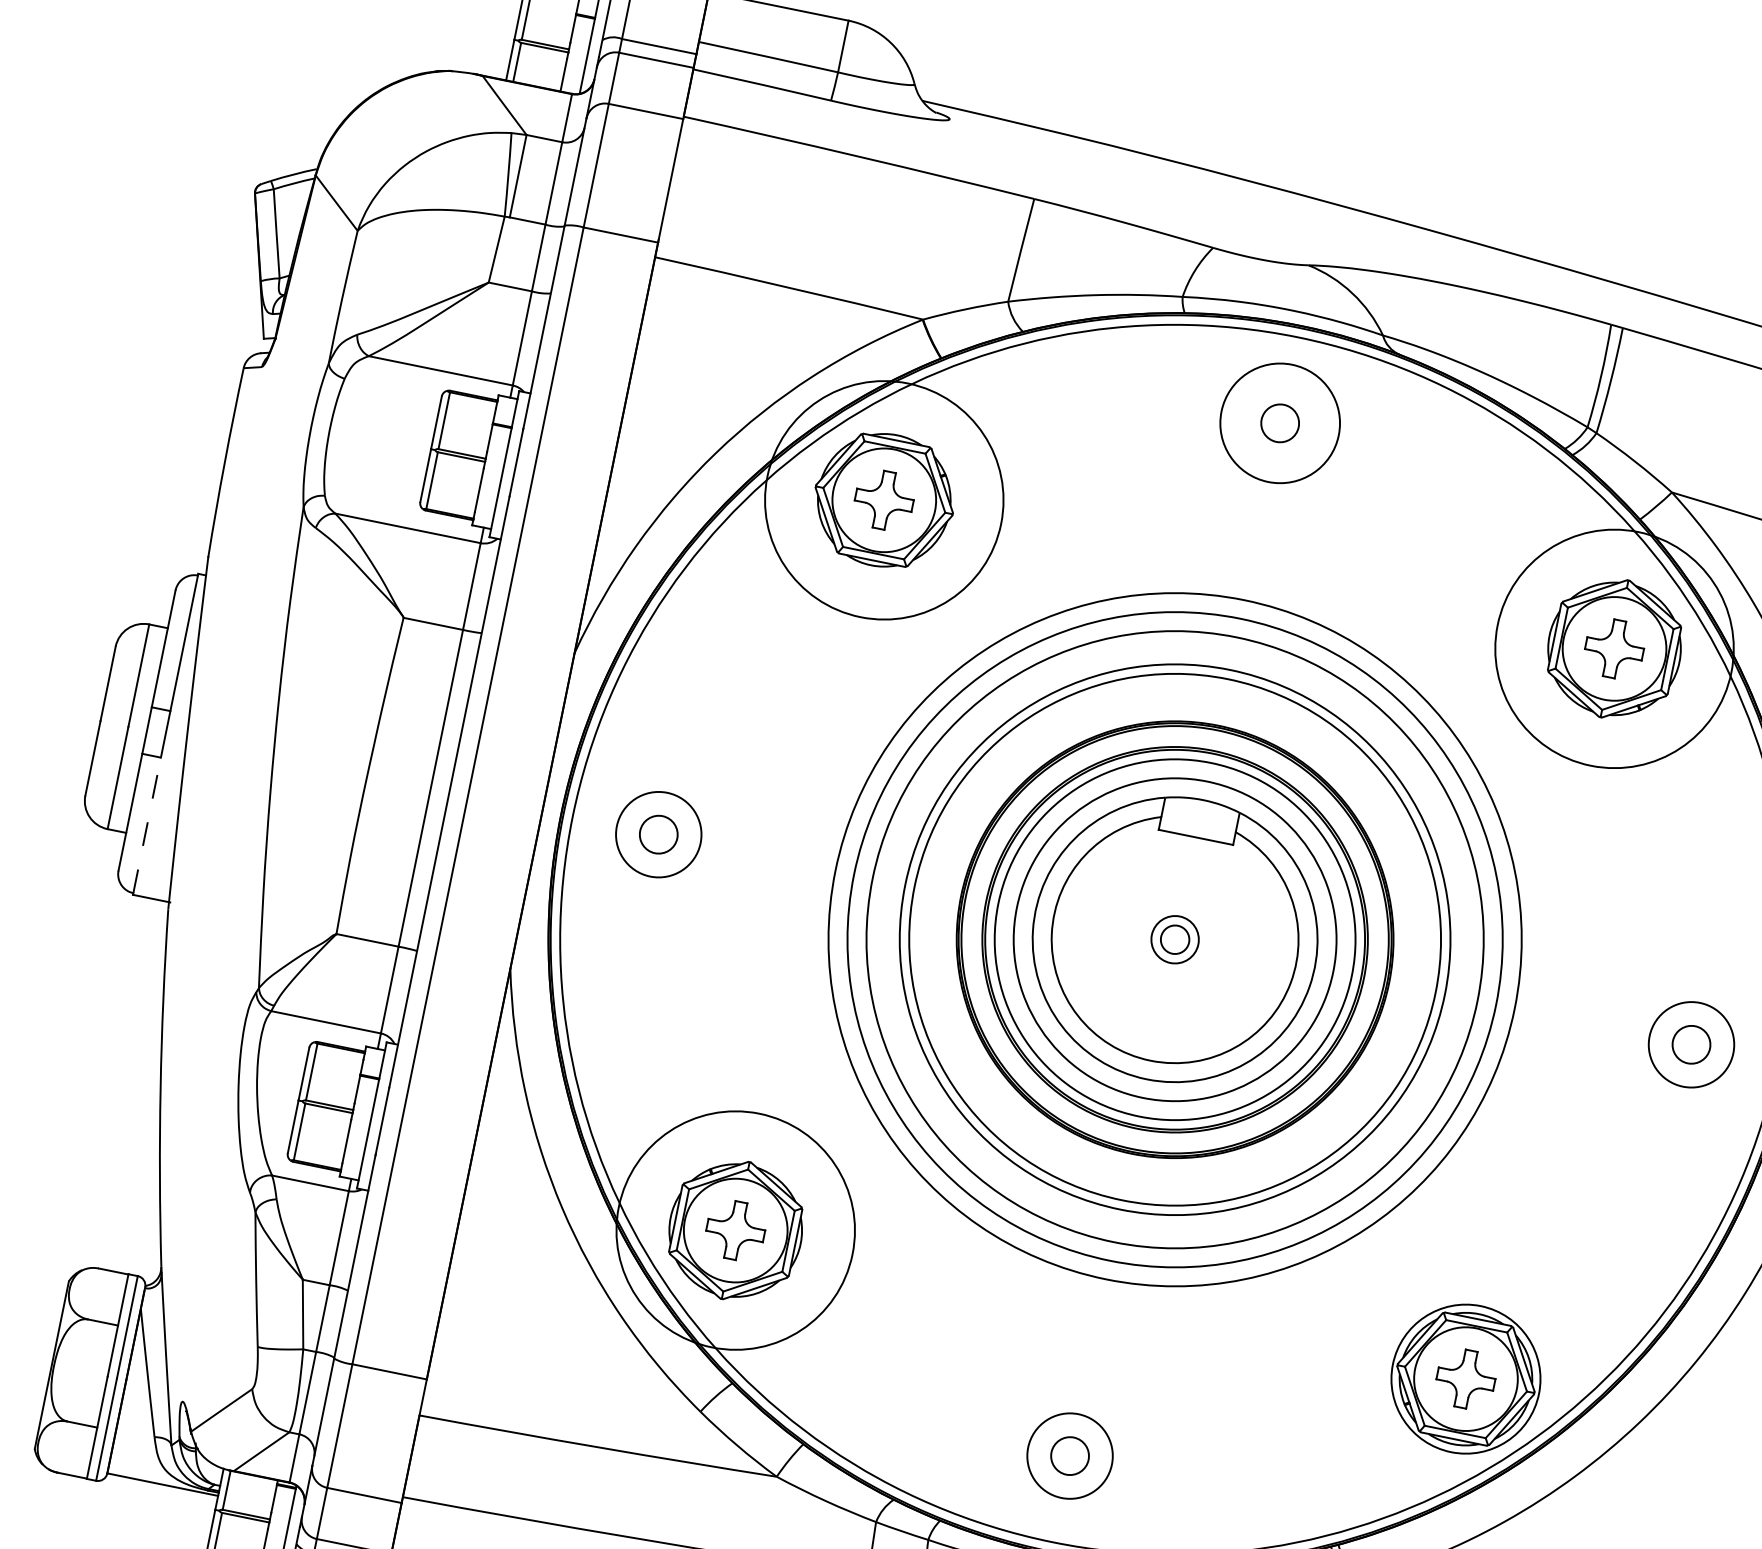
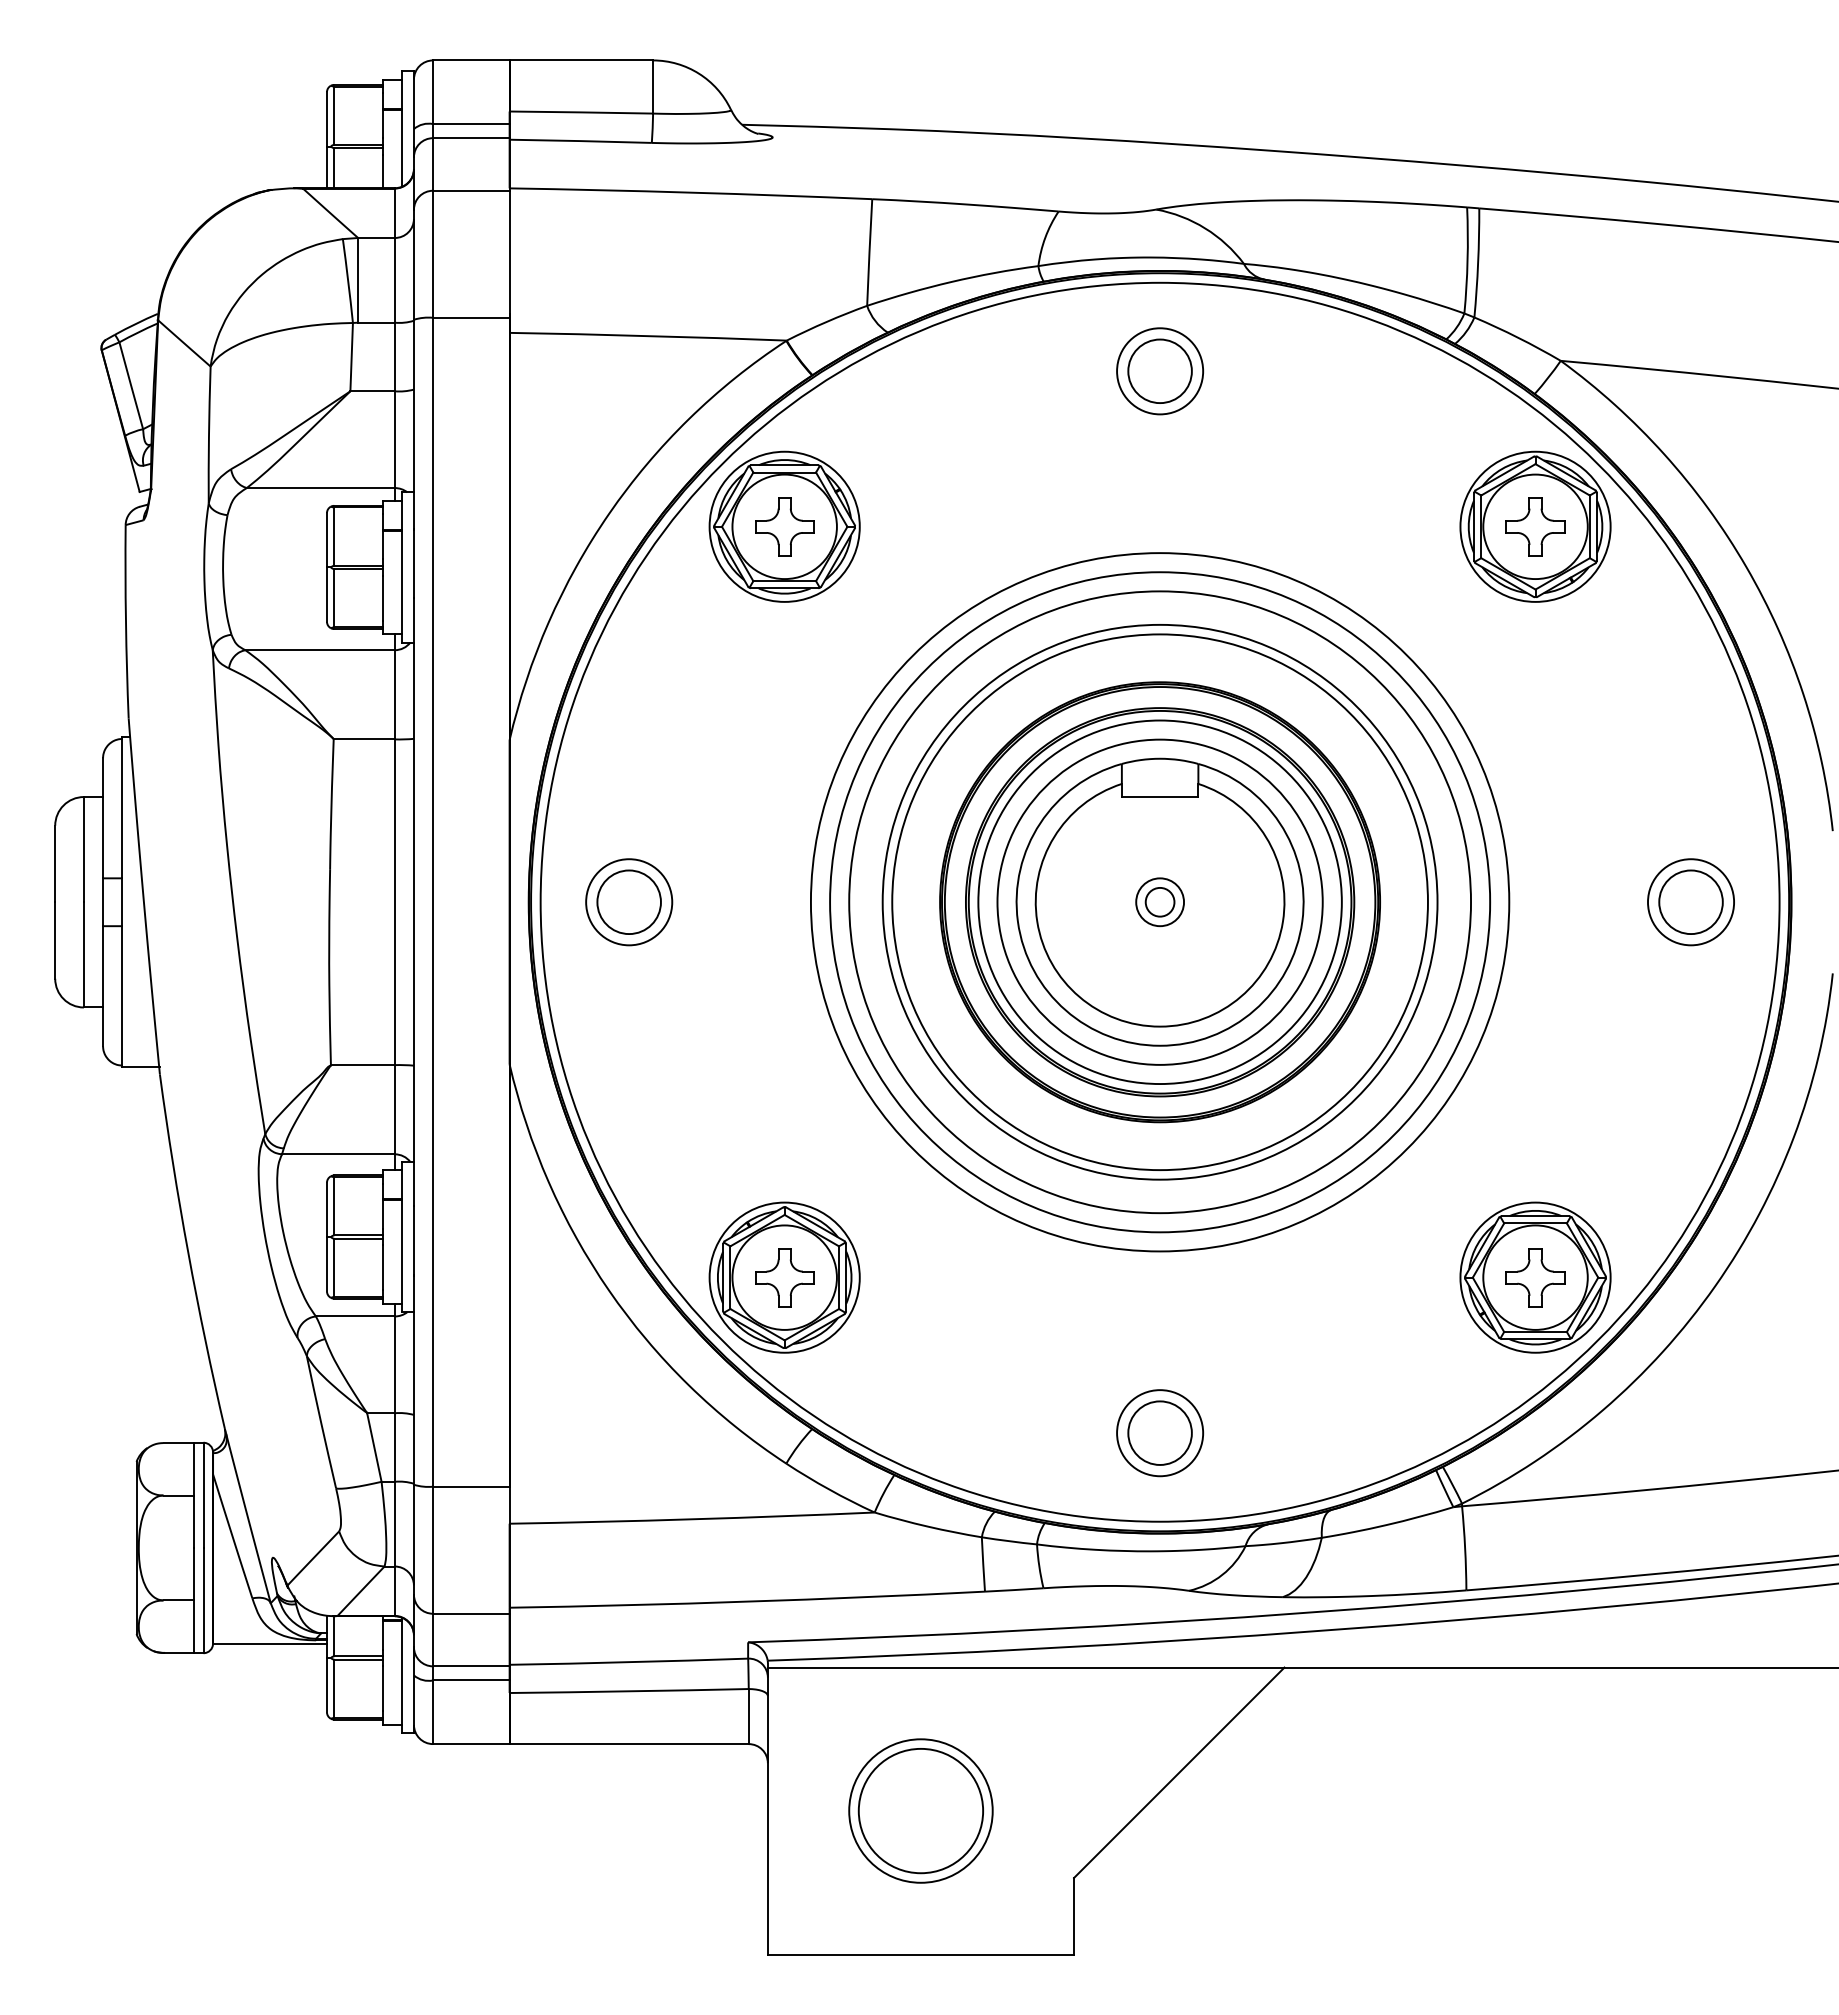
circle: (1279, 423) -> (1159, 371), size x1.67
circle: (1280, 423) -> (1160, 371), size x0.71
circle: (884, 499) -> (784, 526), size x0.62
circle: (1614, 648) -> (1535, 526), size x0.62
line: (147, 825) -> (122, 995), dashed -> solid
circle: (658, 834) -> (628, 902), size x1.67
circle: (1690, 1044) -> (1690, 902), size x1.67
circle: (735, 1230) -> (784, 1277), size x0.62
circle: (1069, 1455) -> (1159, 1432), size x1.67

